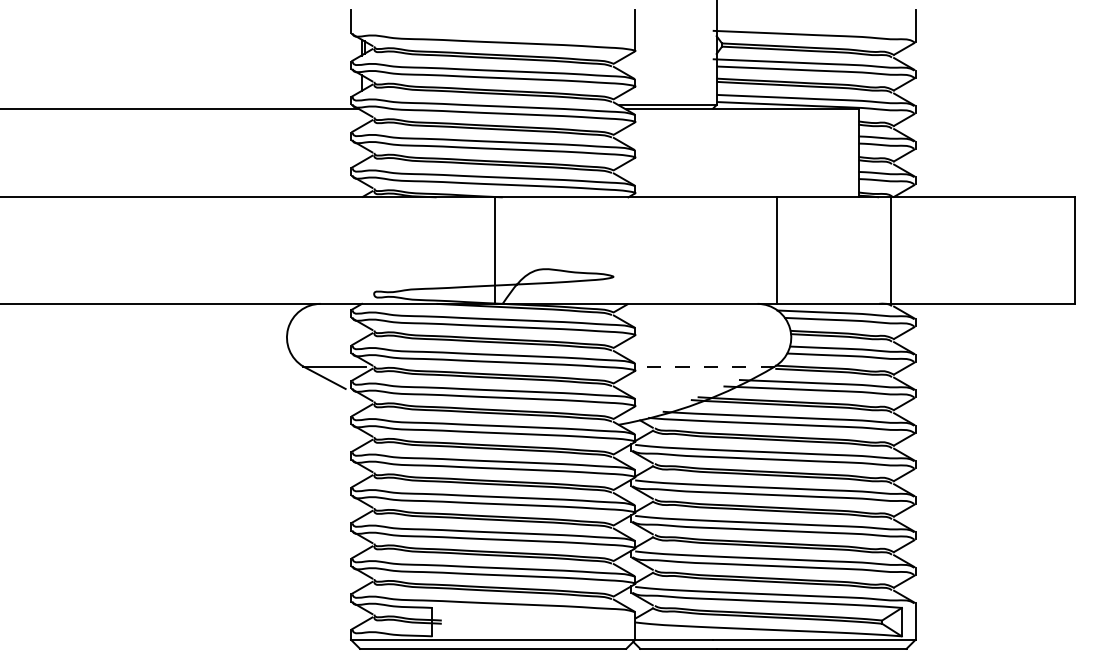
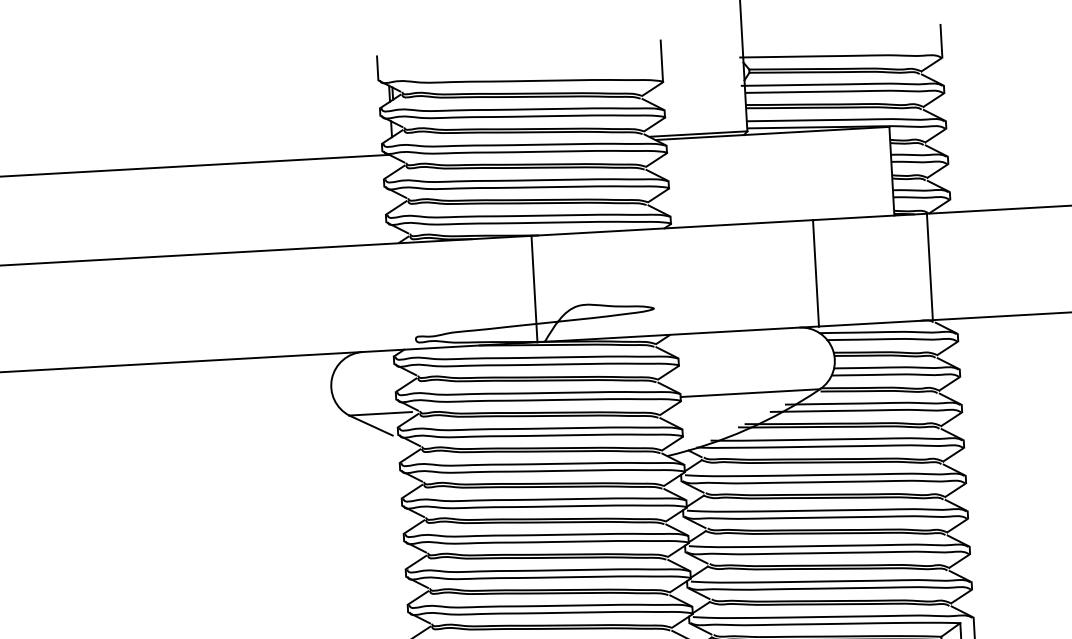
line: (705, 366) -> (750, 393), dashed -> solid

